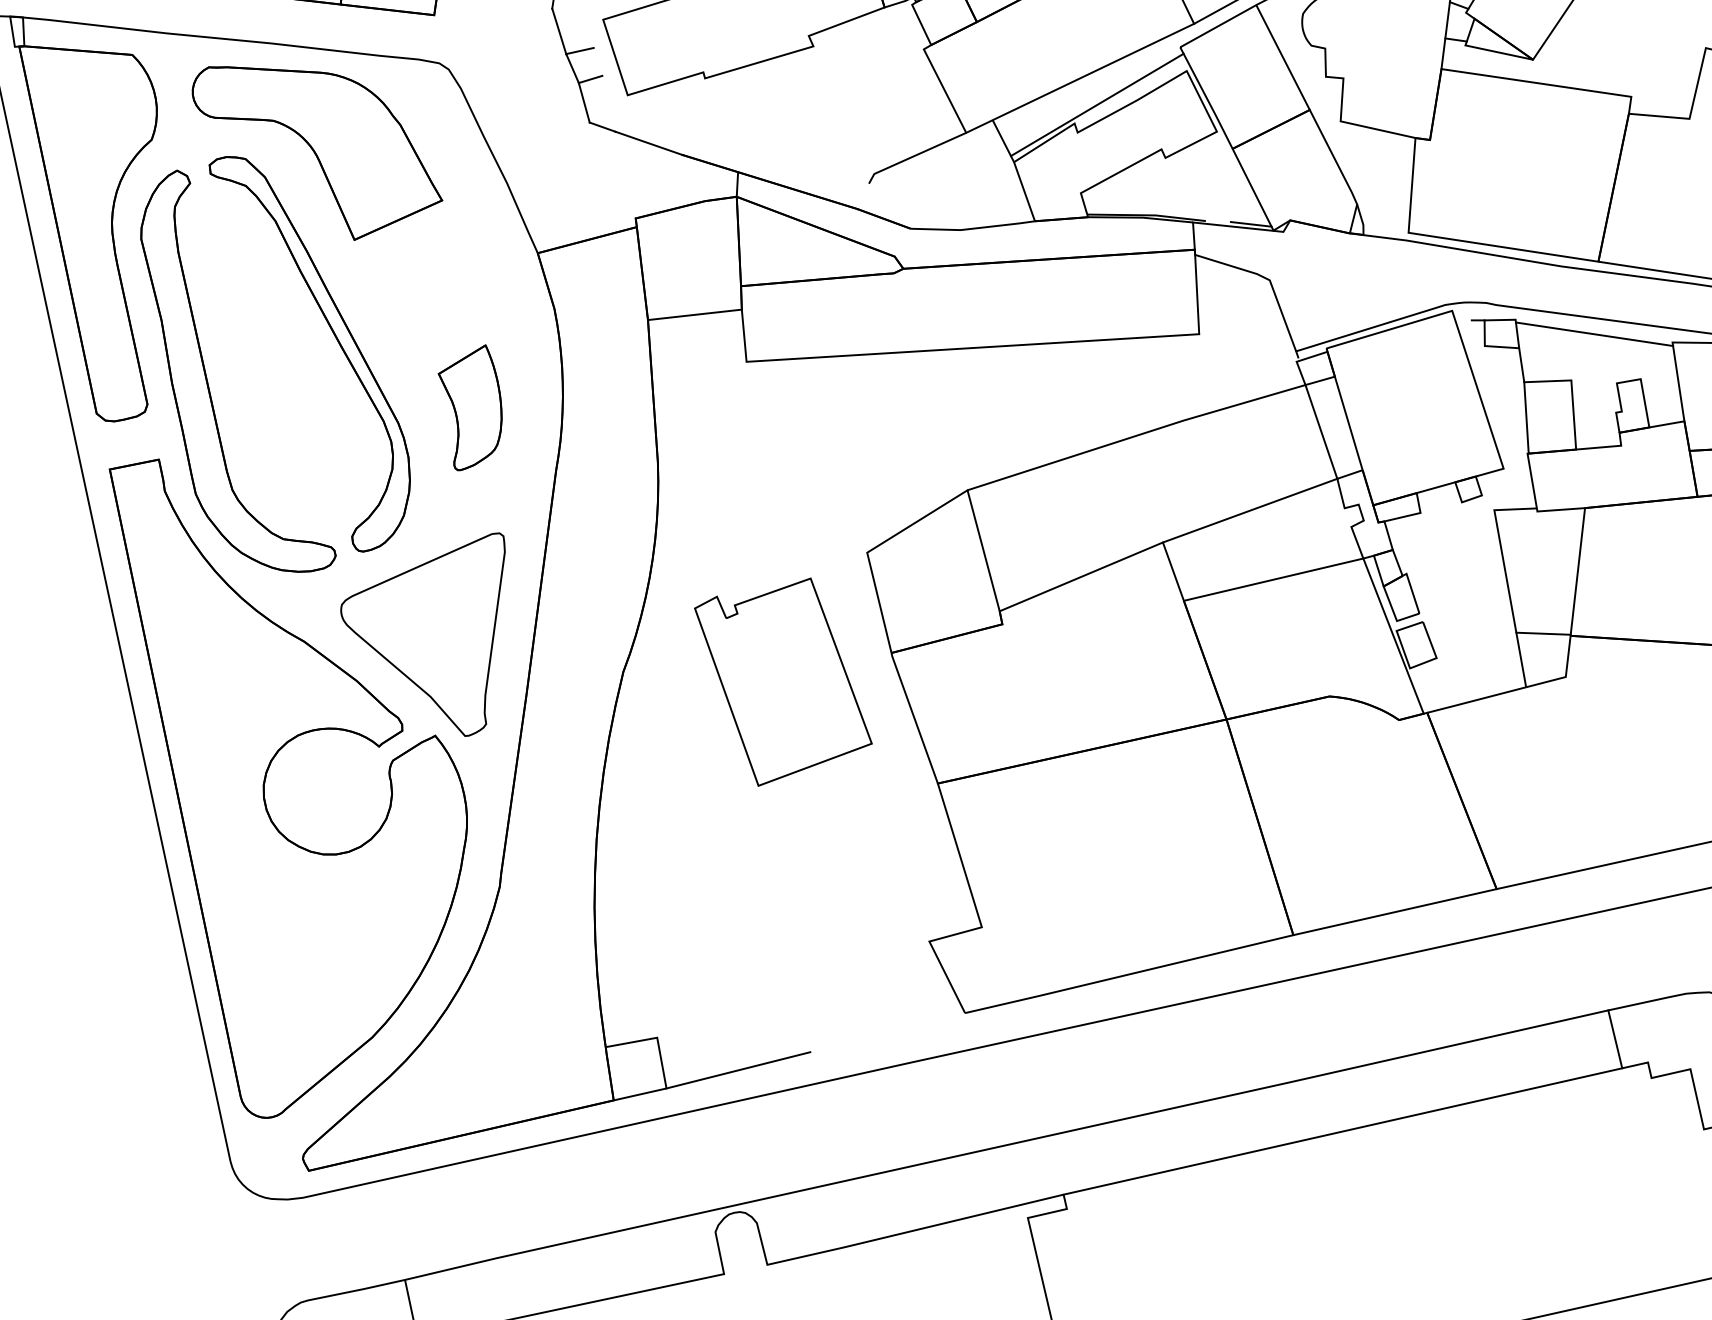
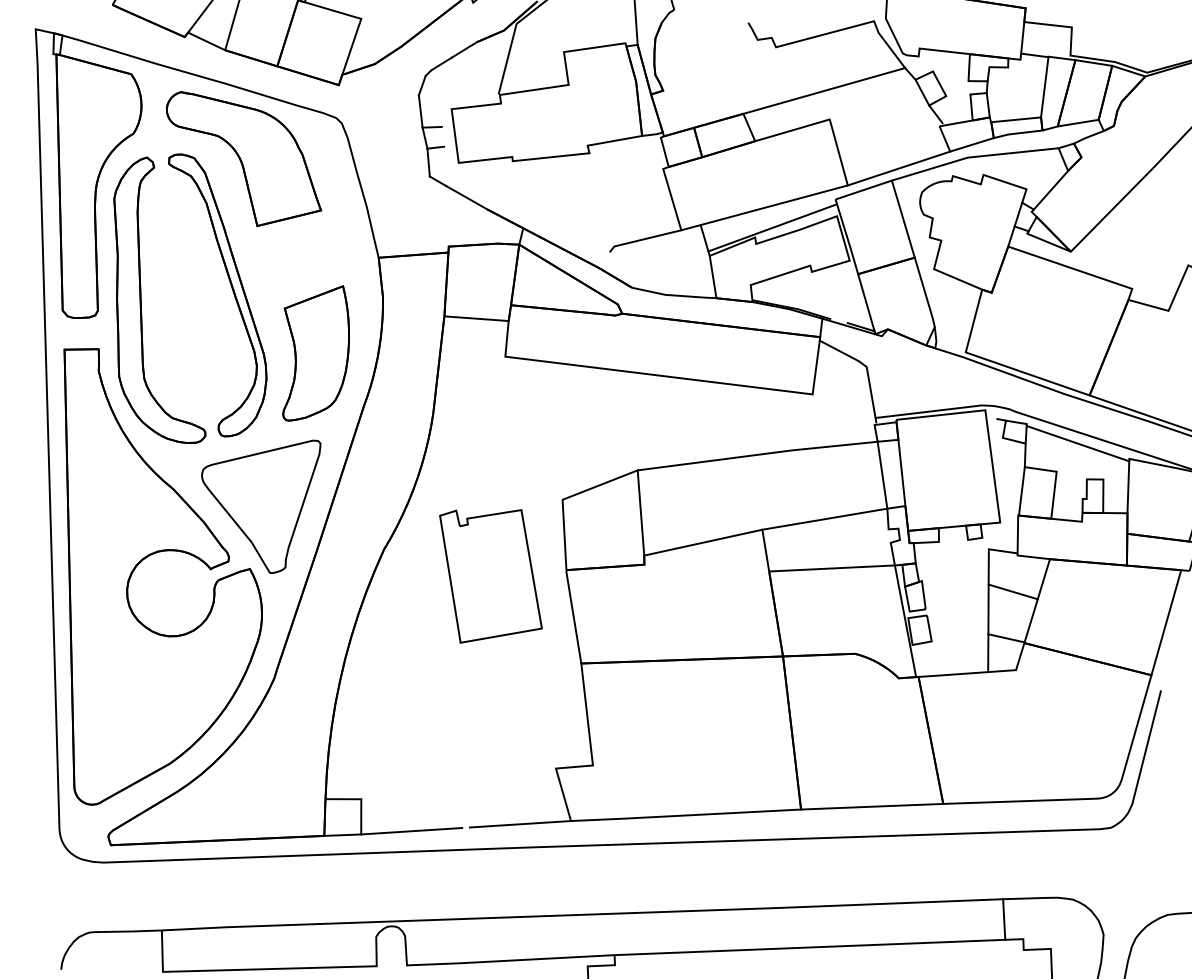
part: (472, 407) -> (315, 353), size x1.67
line: (1539, 564) -> (1012, 591), added
line: (893, 1031) -> (520, 824), added

